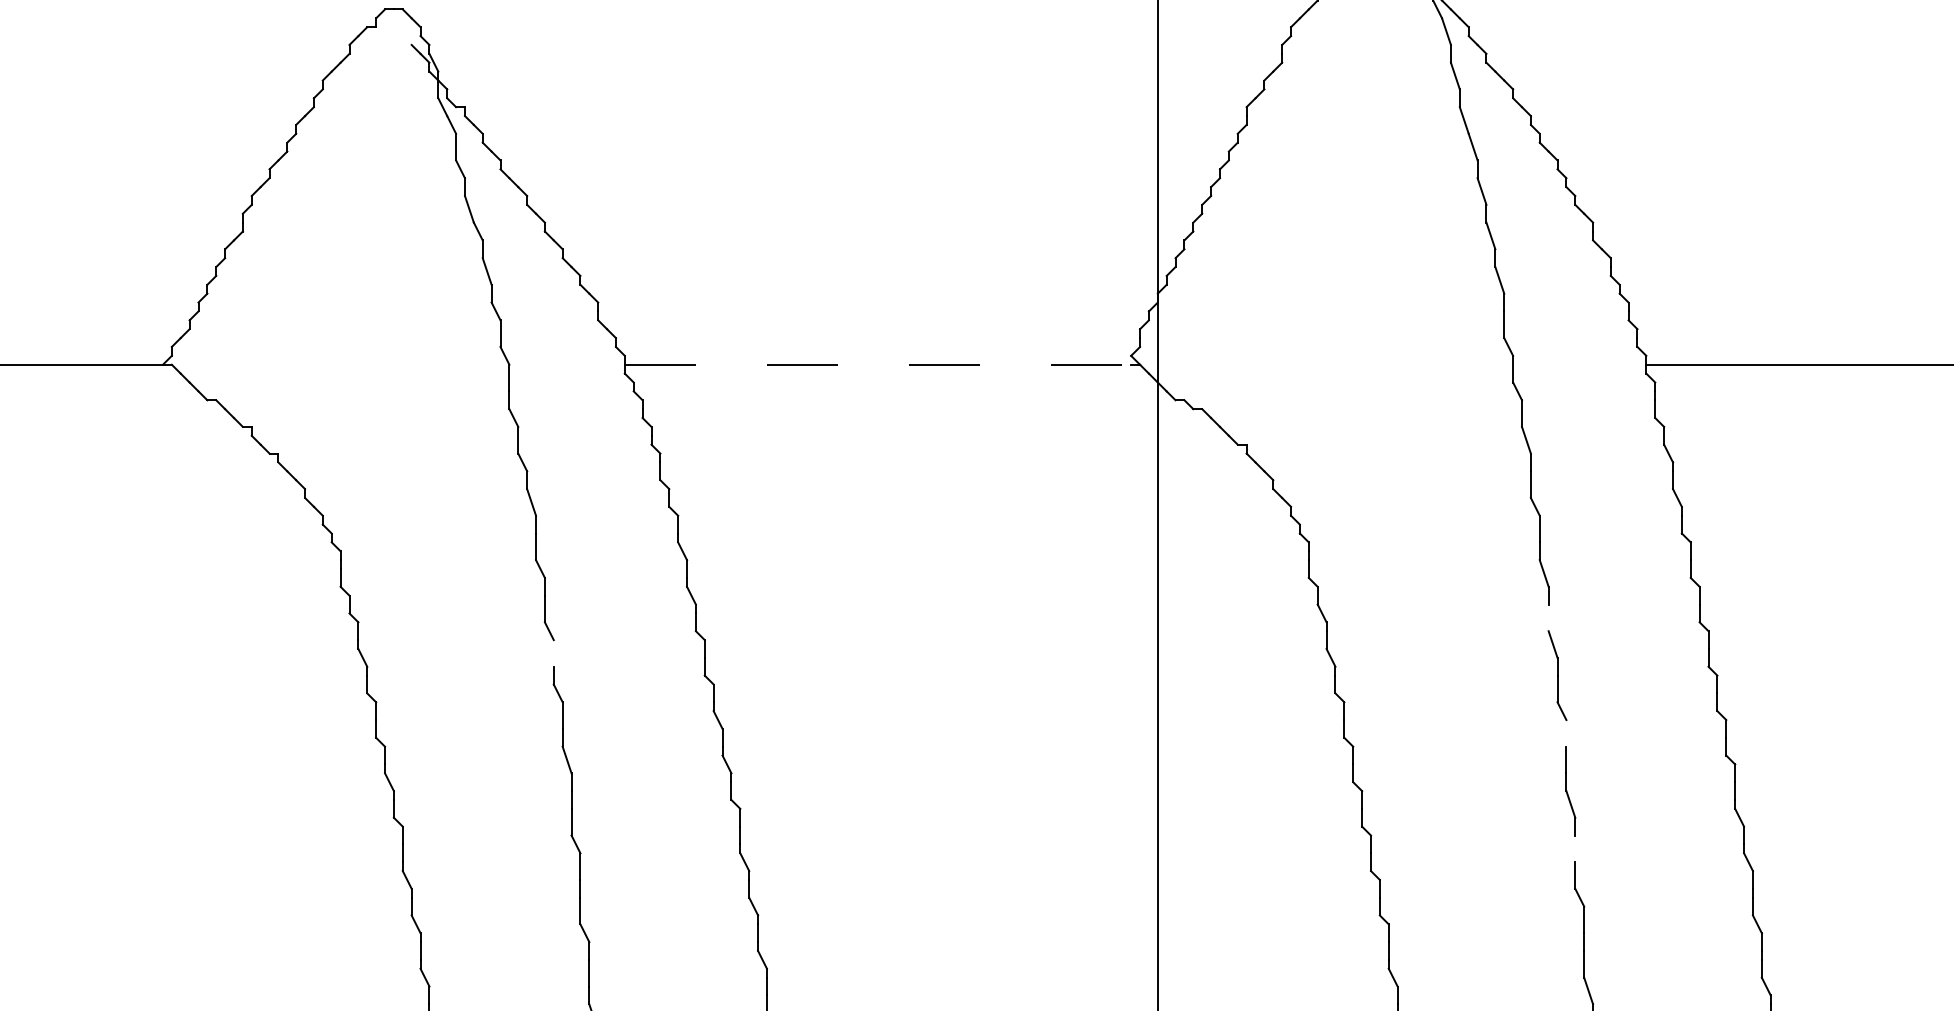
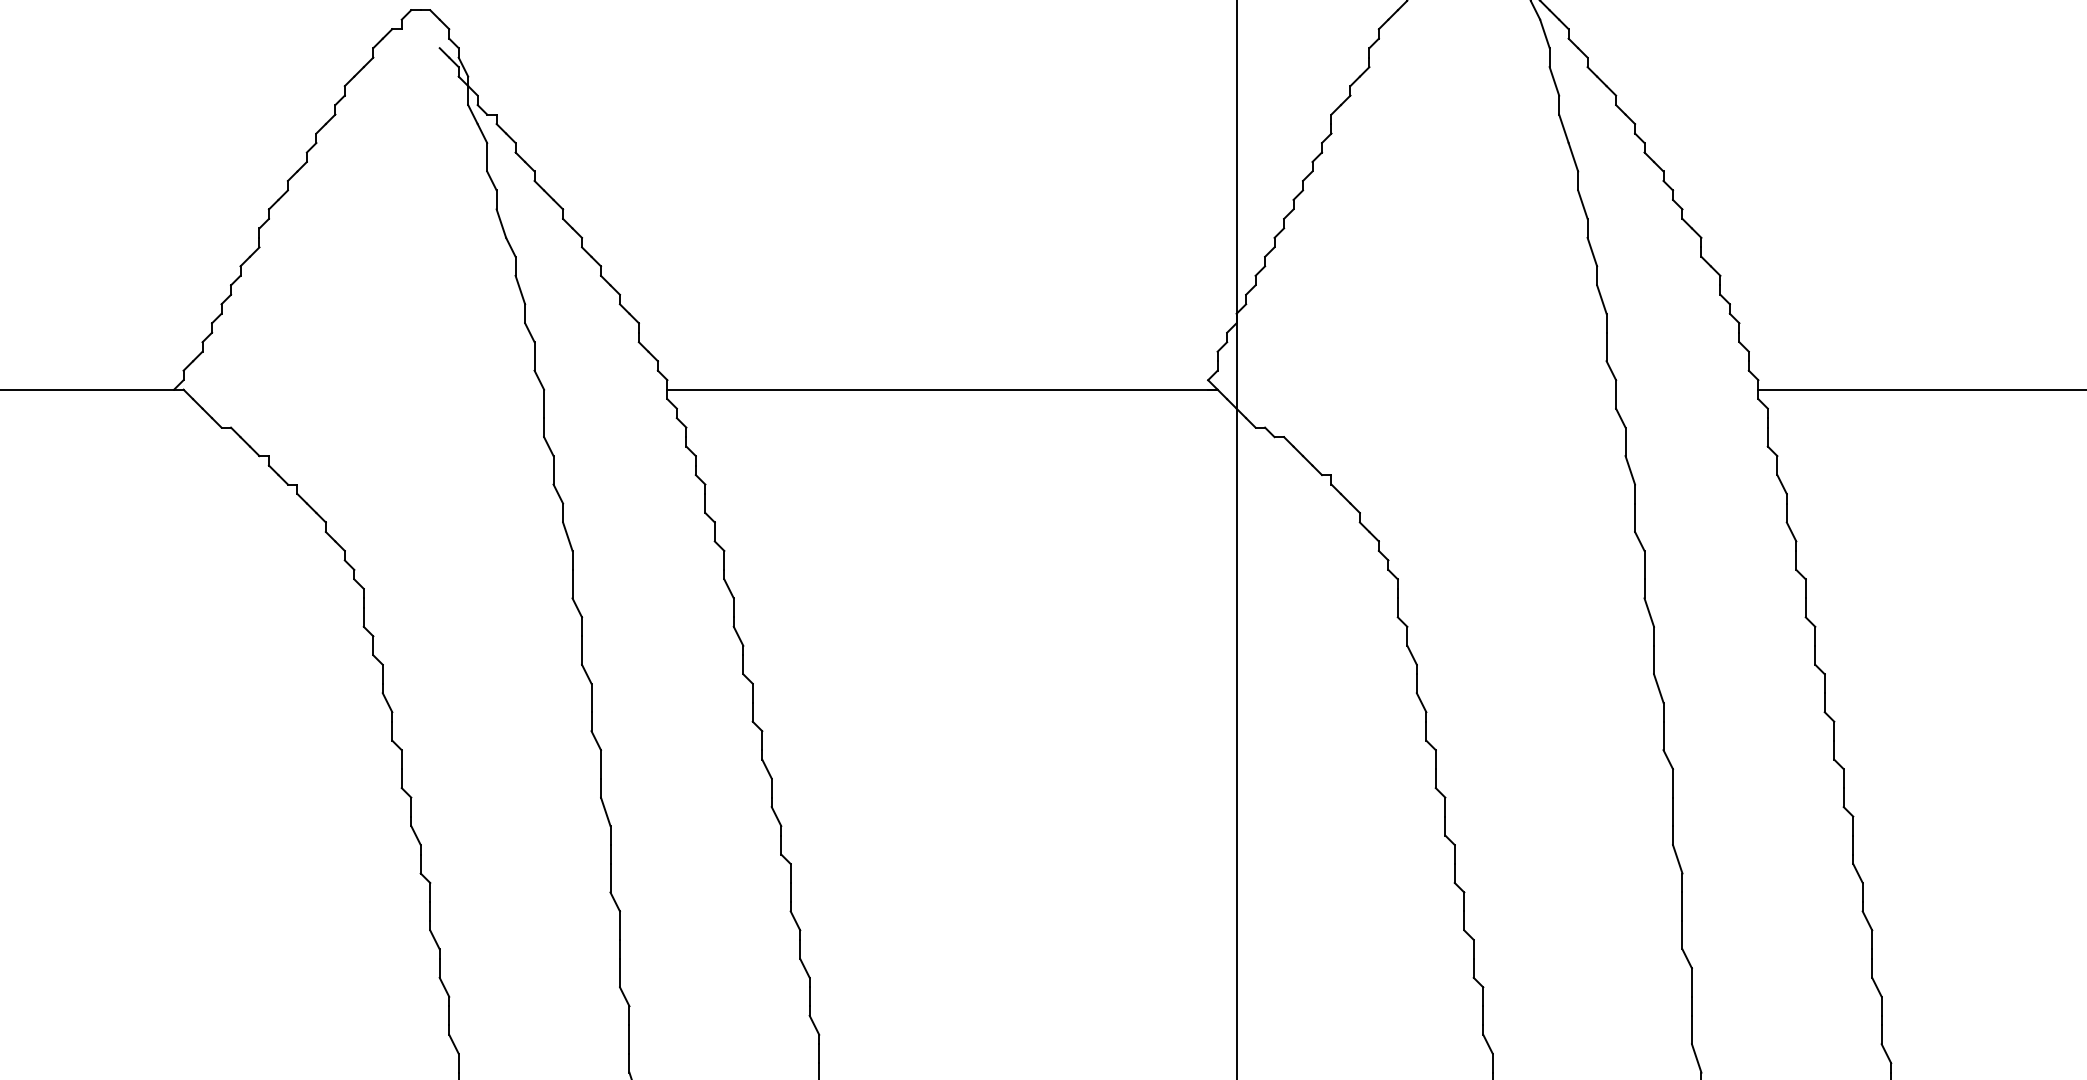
line: (882, 364) -> (942, 389), dashed -> solid
line: (1548, 617) -> (1653, 659), added
line: (553, 653) -> (591, 698), added
line: (1566, 733) -> (1673, 783), added
line: (1575, 848) -> (1682, 906), added

